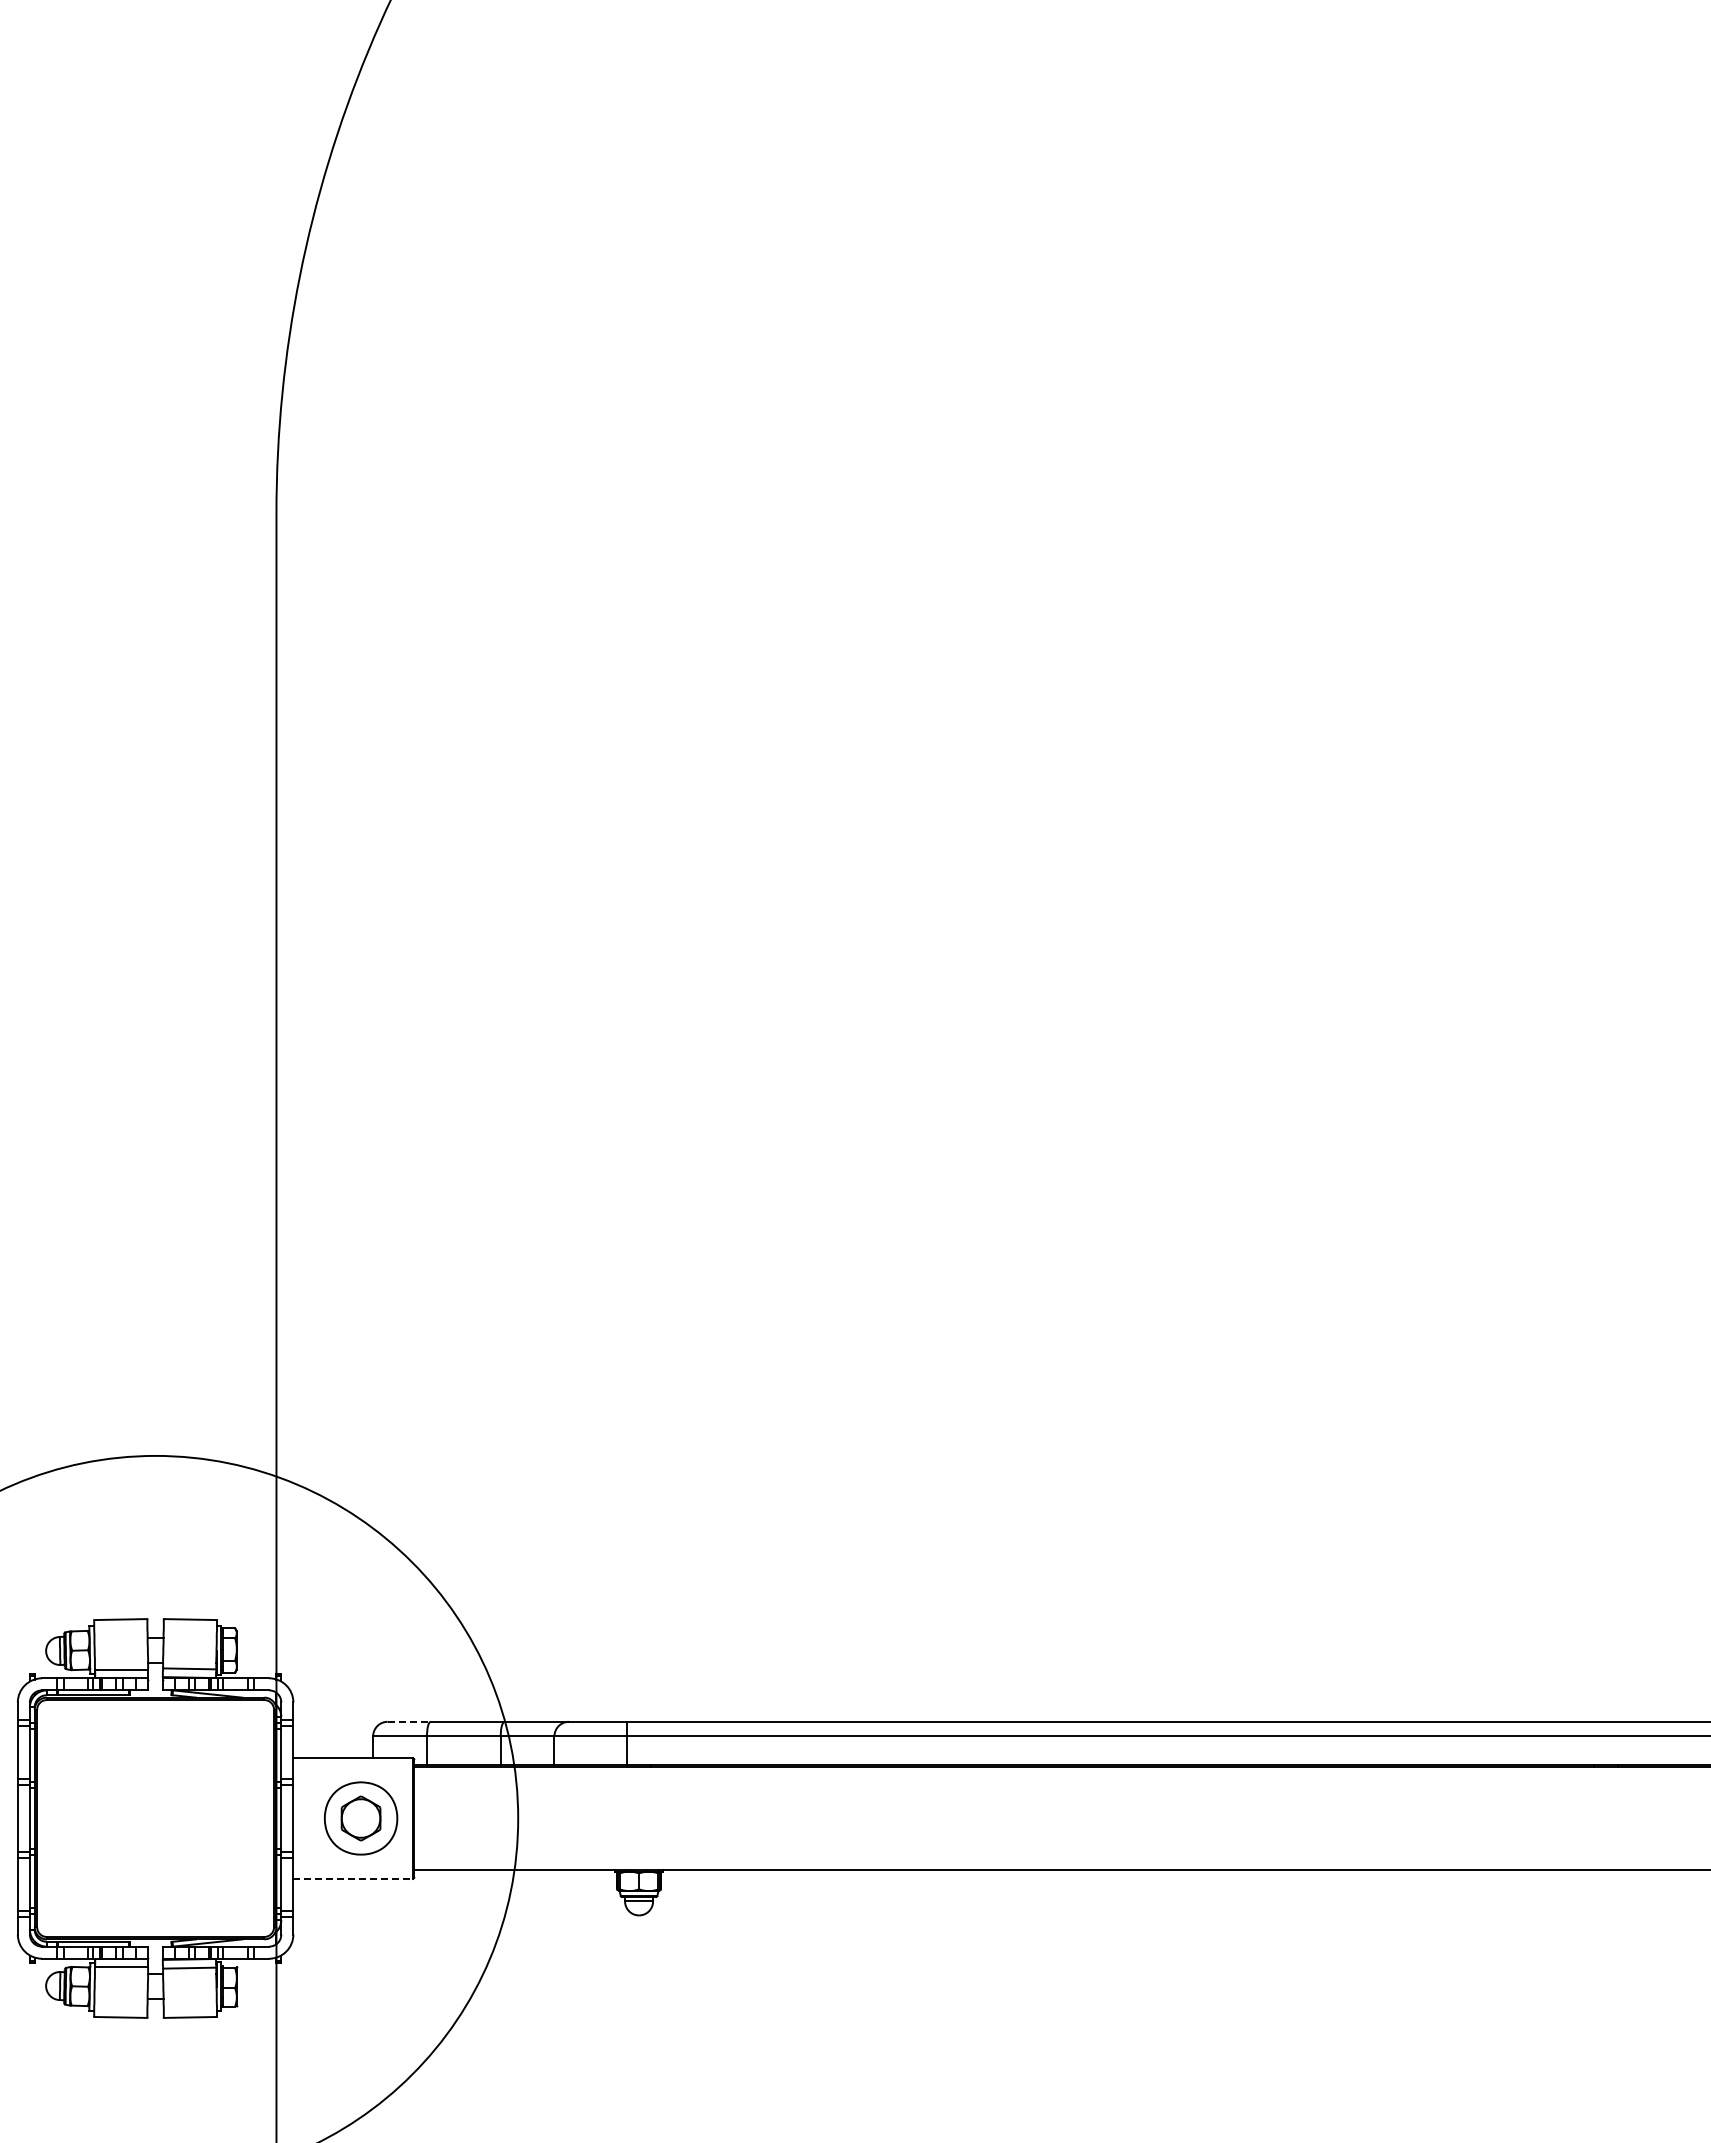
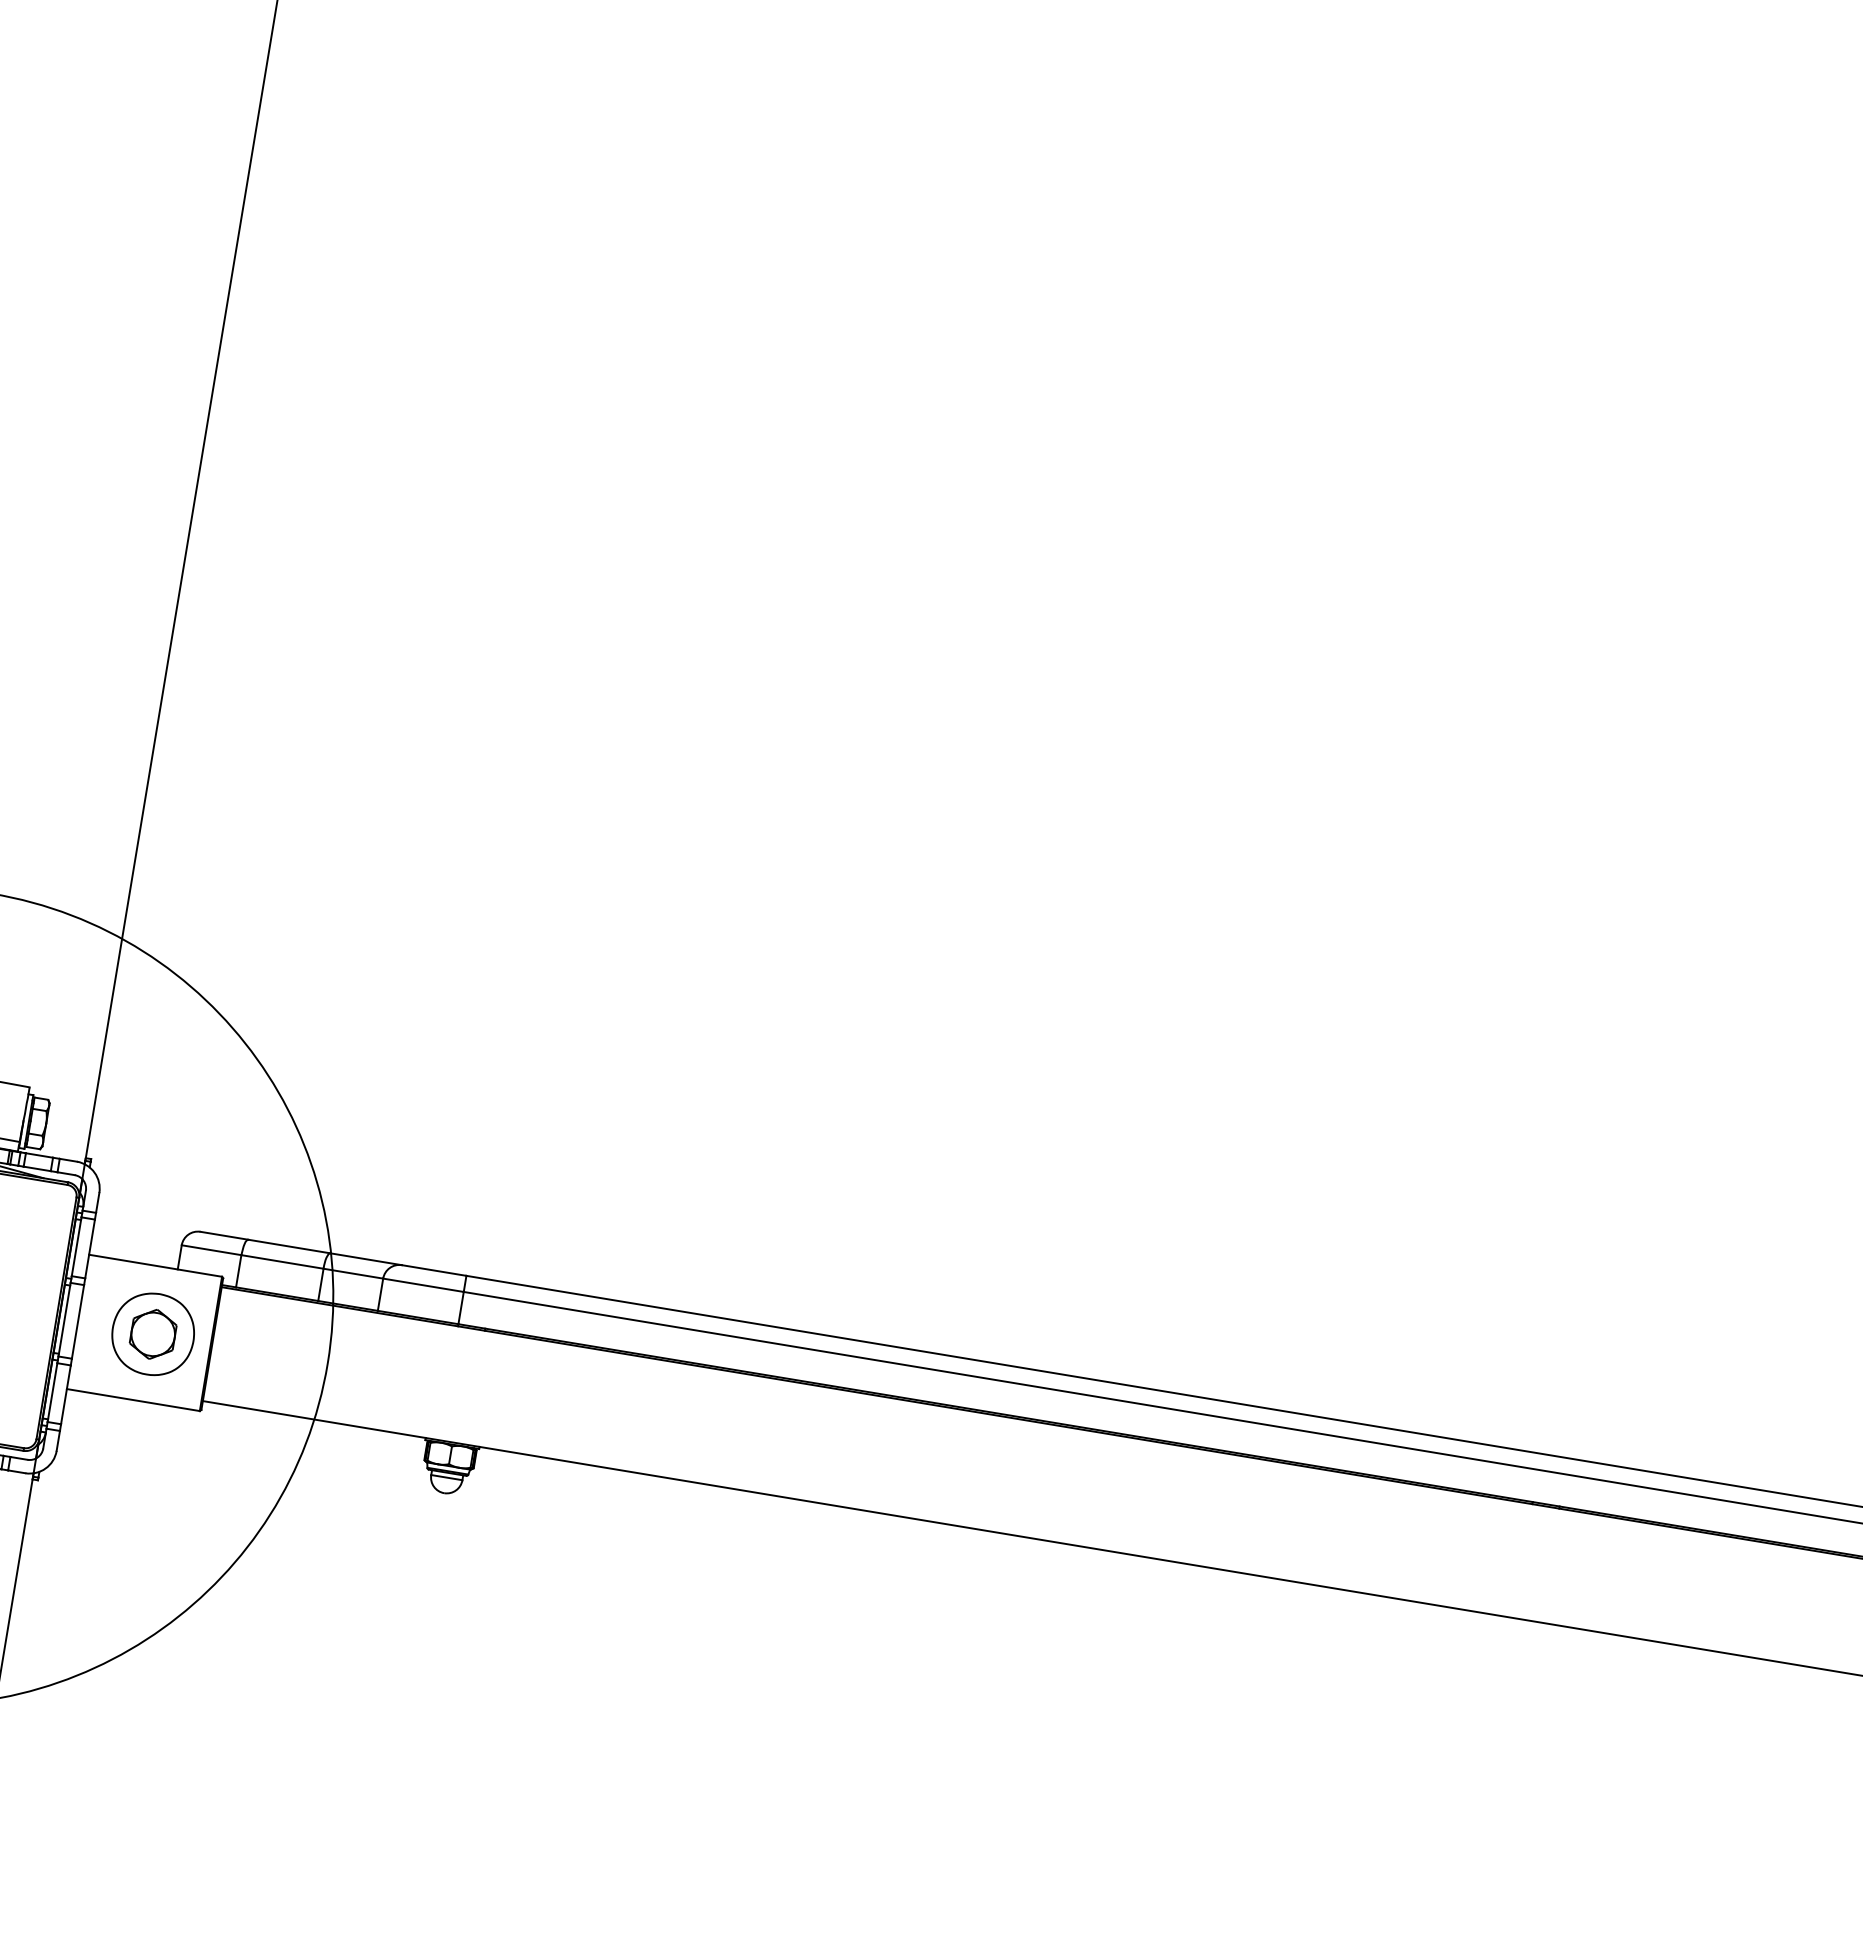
line: (409, 1721) -> (224, 1235), dashed -> solid
line: (353, 1878) -> (133, 1399), dashed -> solid

